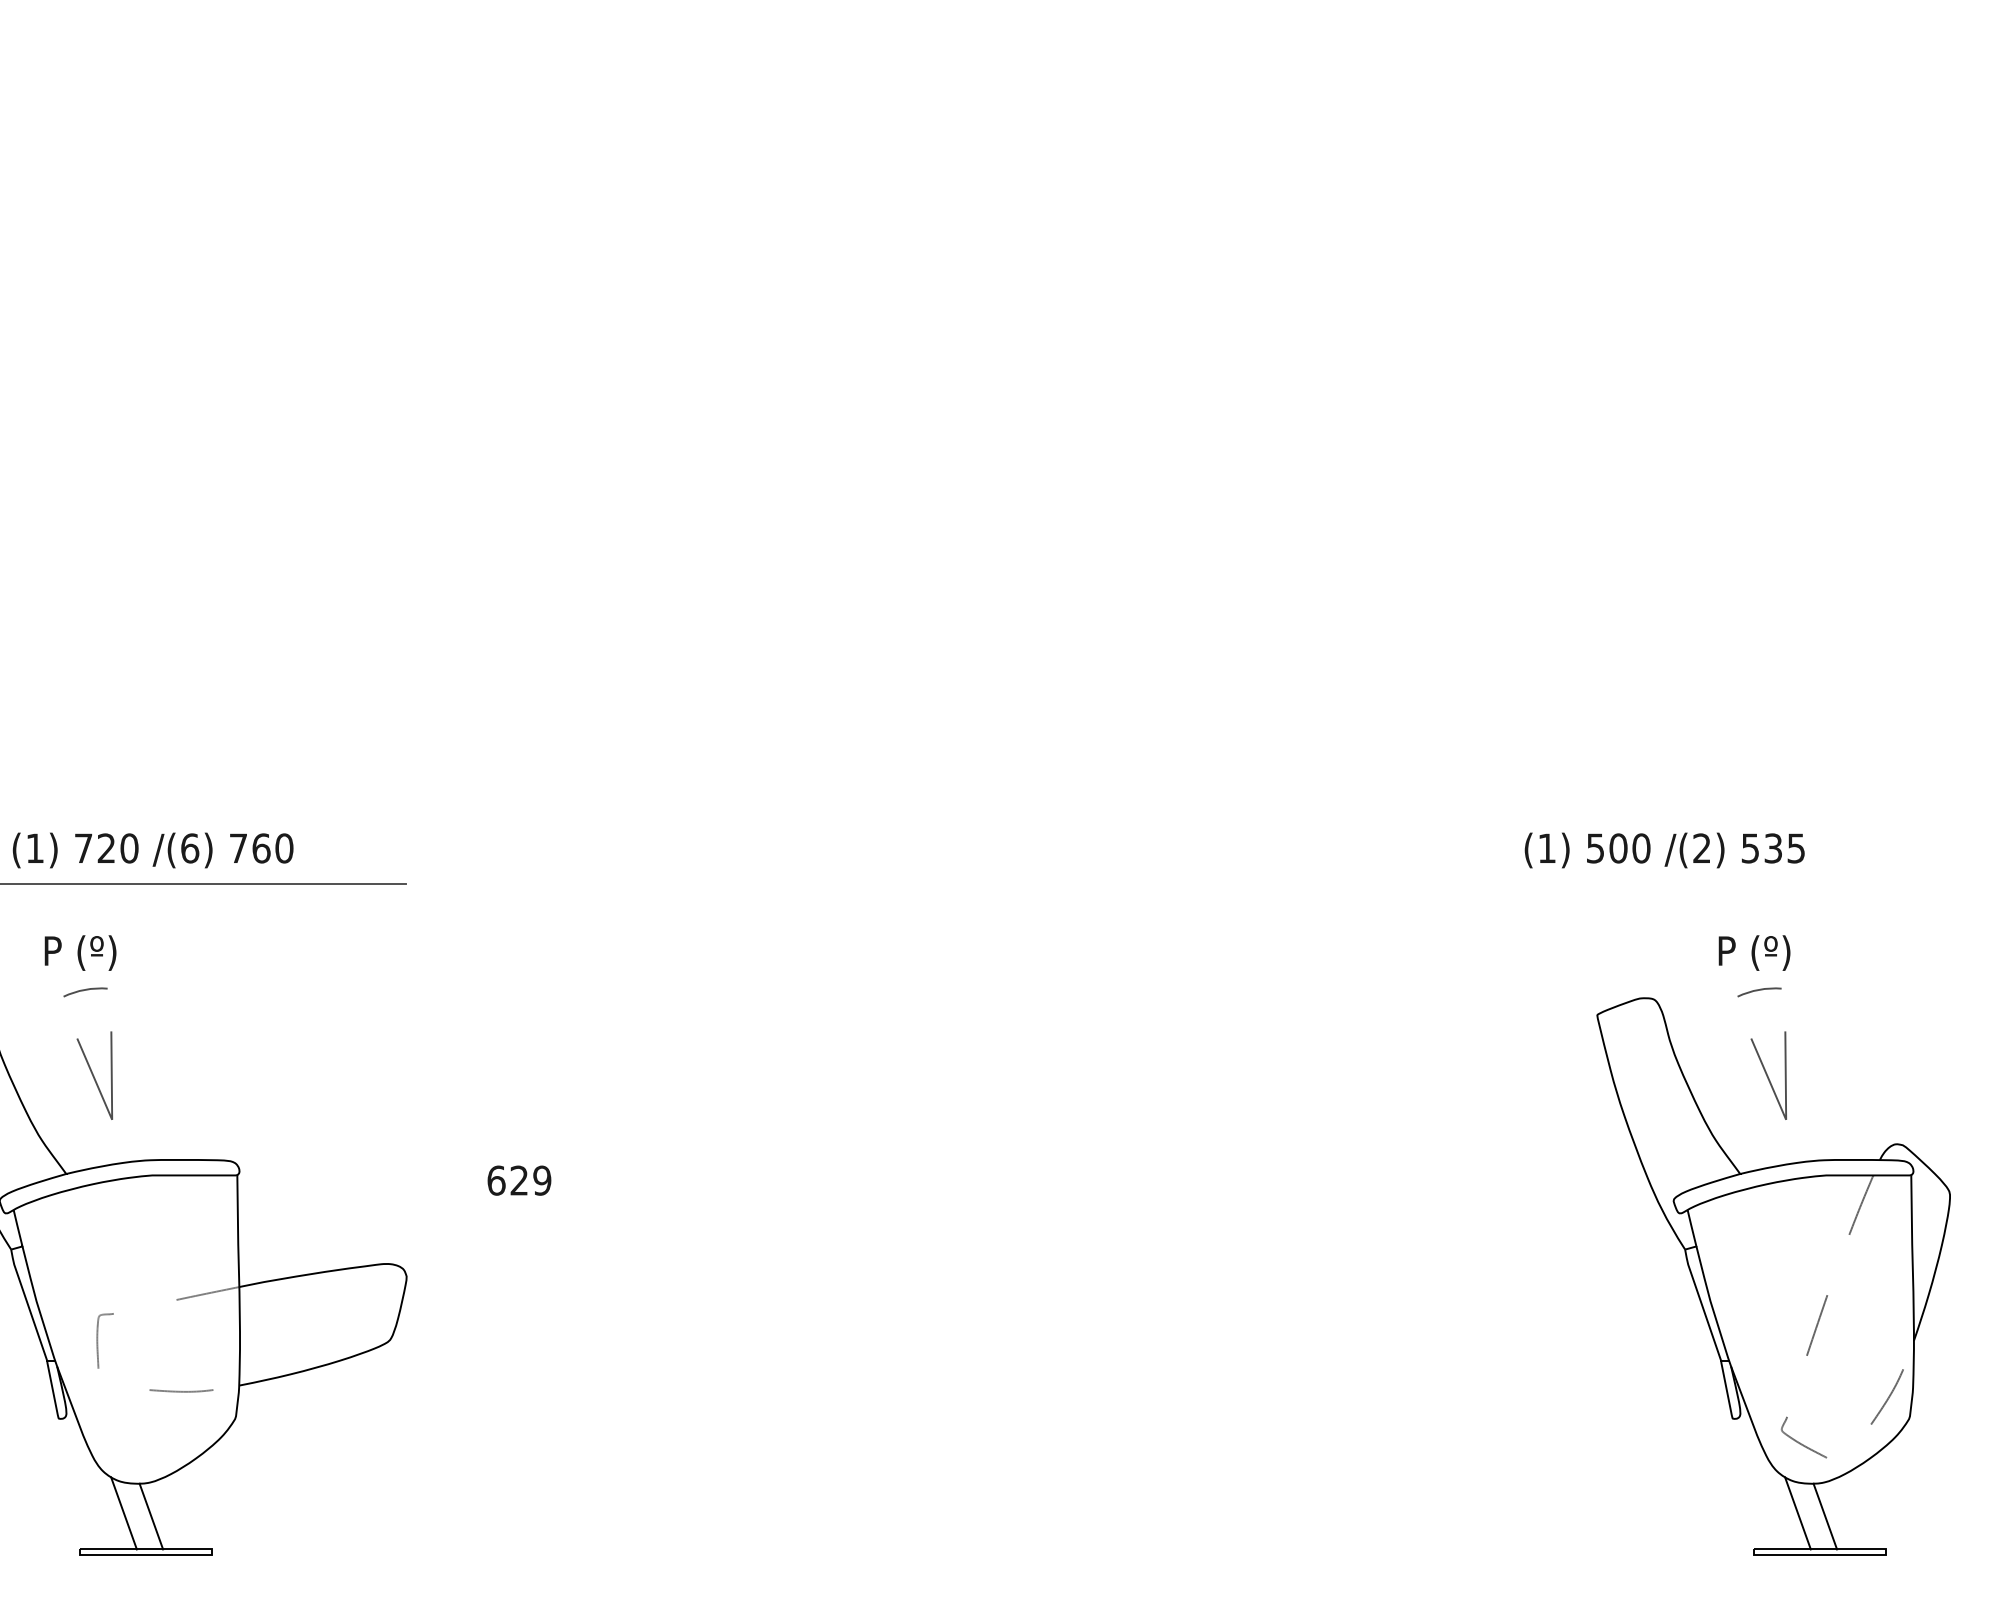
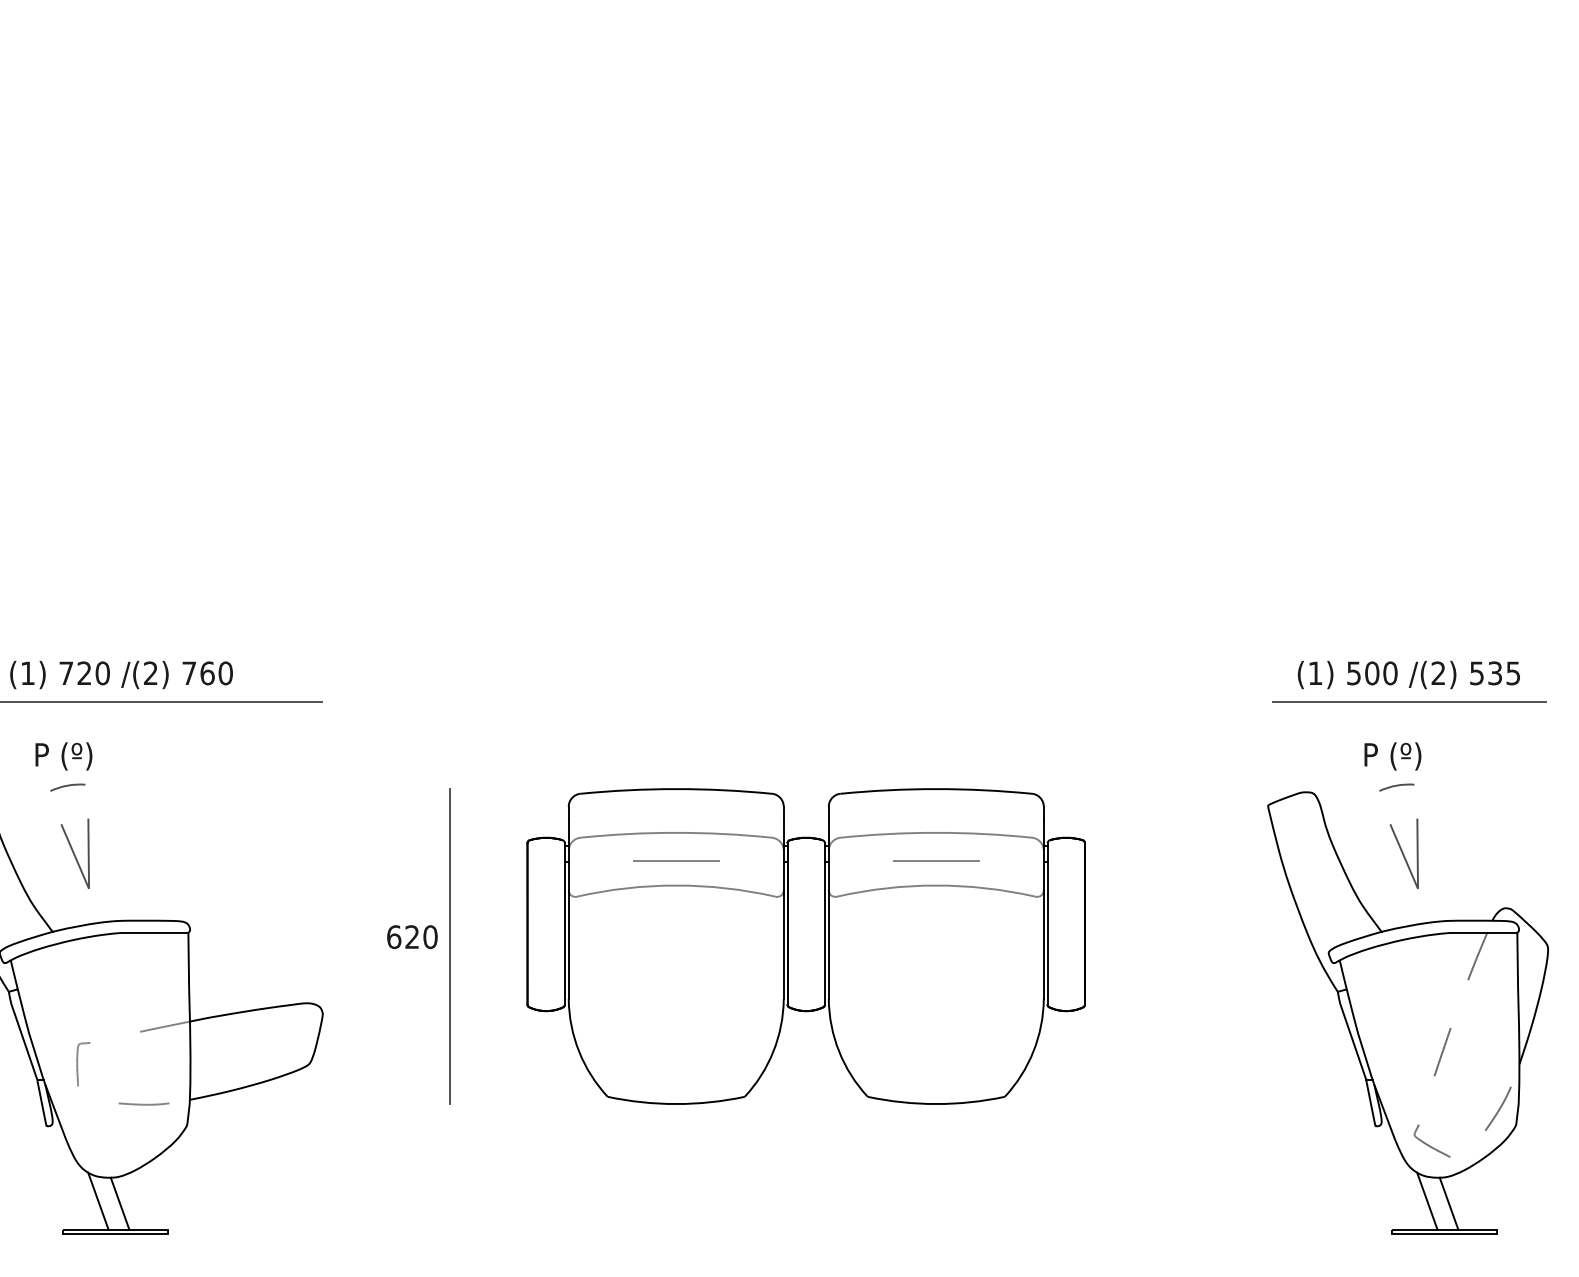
text: (190, 848) -> (151, 673), /(6) -> /(2)
text: (1664, 850) -> (1408, 675), moved
line: (1775, 884) -> (1409, 702), added
text: (542, 1180) -> (430, 937), 629 -> 620
line: (566, 1192) -> (449, 946), added
part: (1015, 1192) -> (806, 946), added

